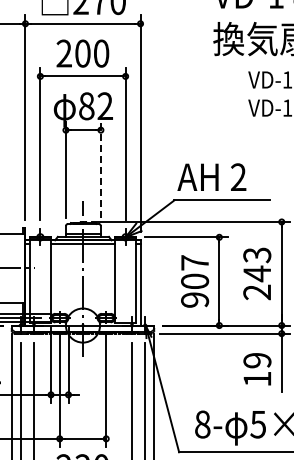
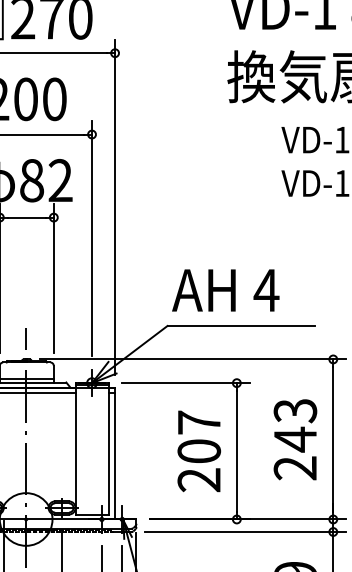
line: (100, 169) -> (53, 278), dashed -> solid
text: (238, 176) -> (266, 289), 2 -> 4
text: (195, 299) -> (199, 479), 907 -> 207

